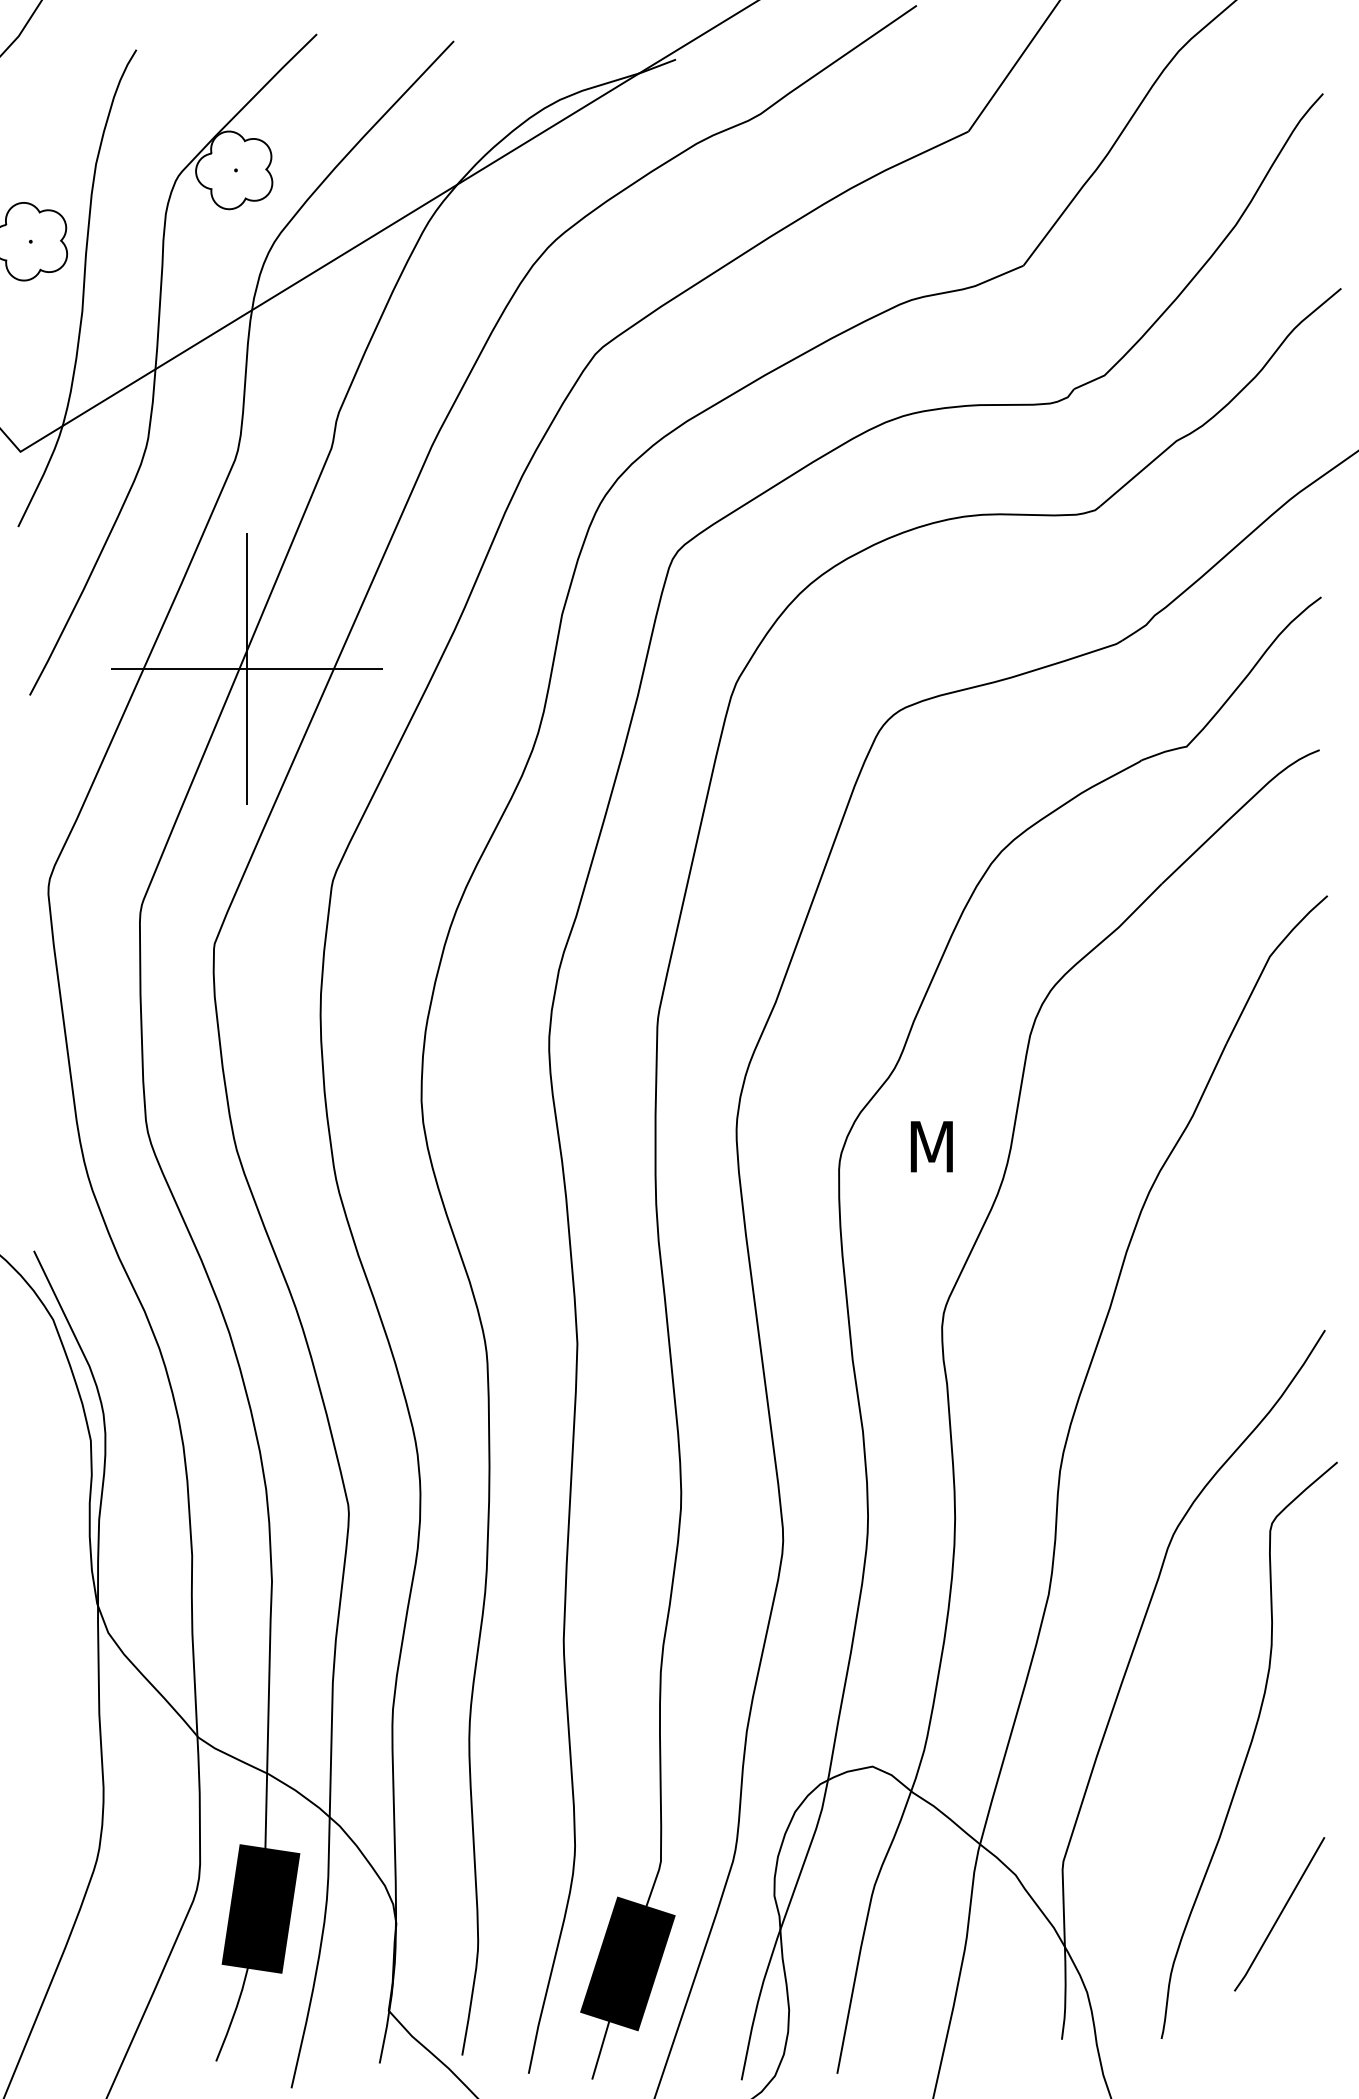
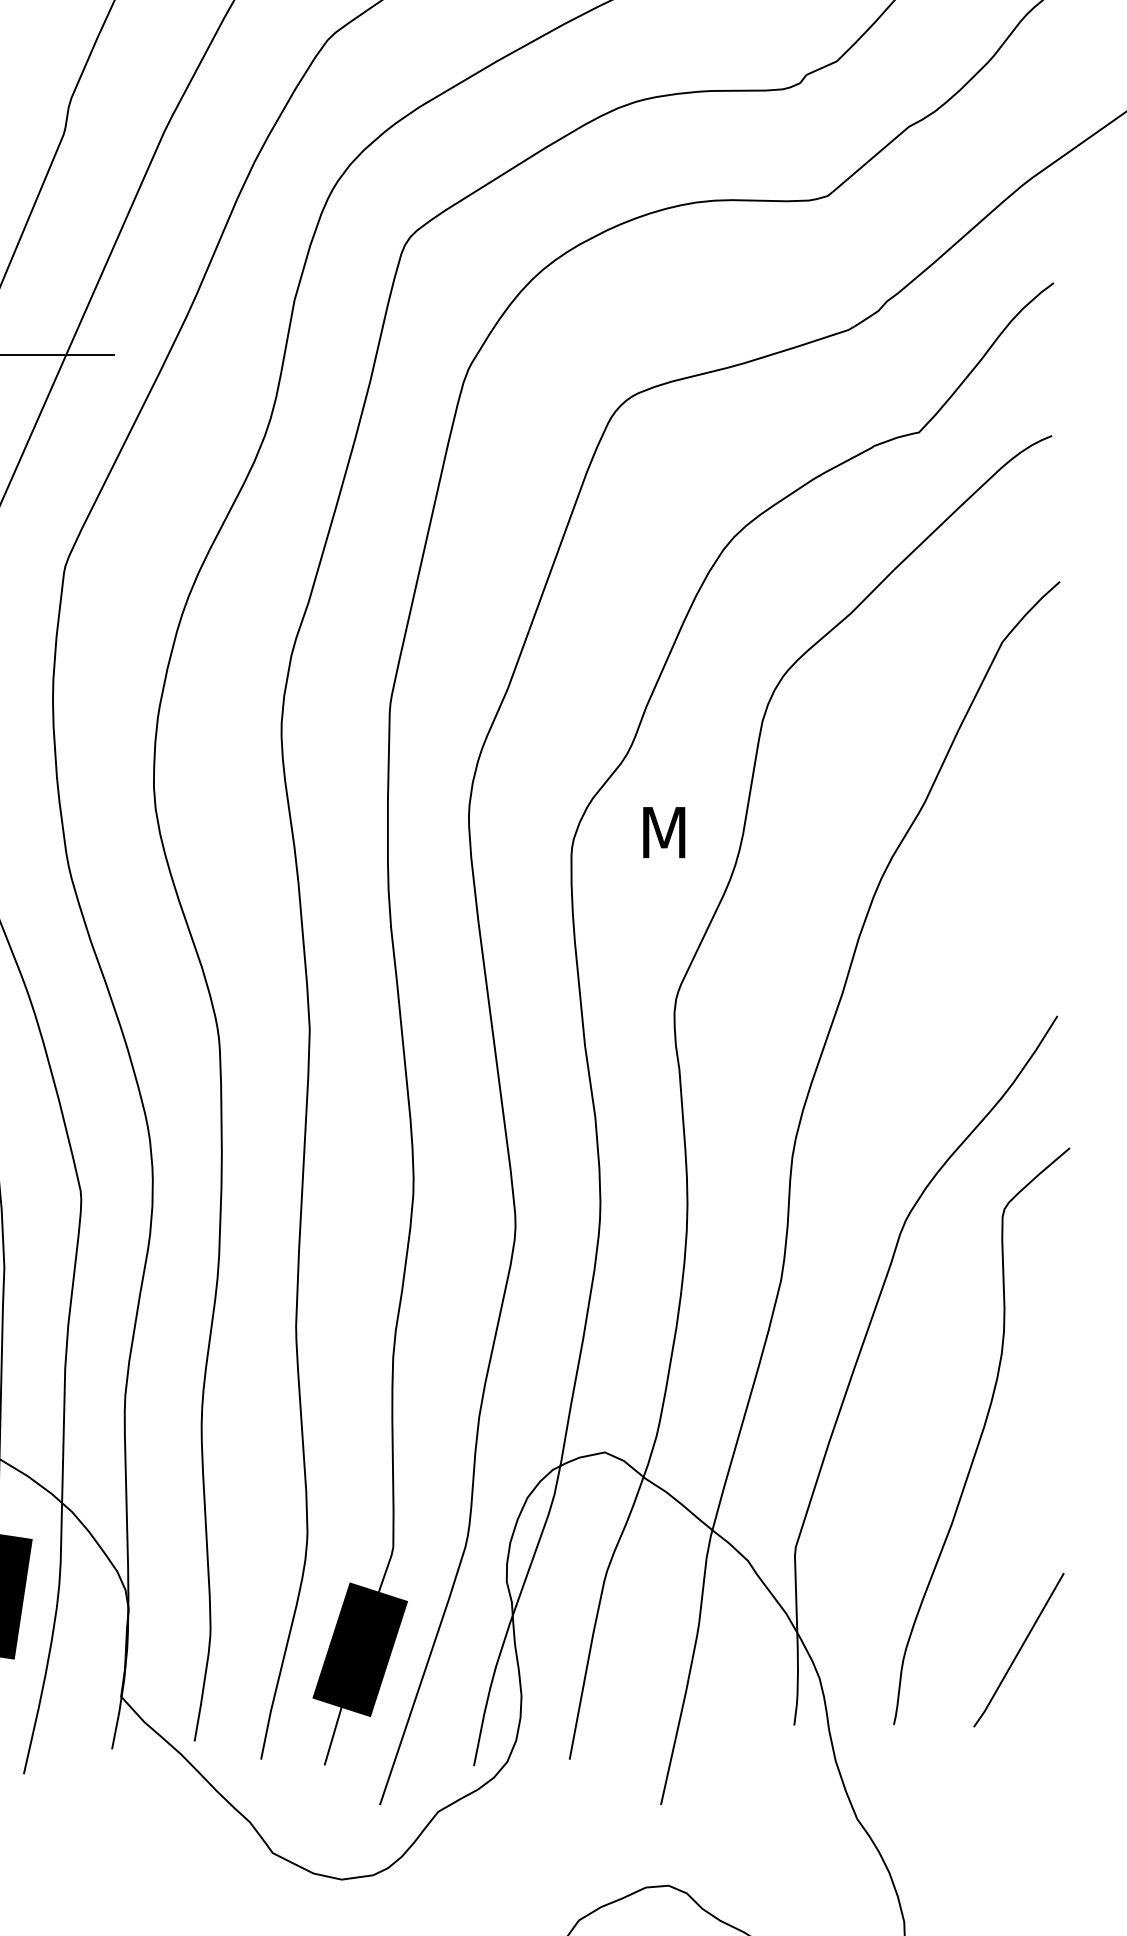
line: (1279, 1914) -> (1018, 1650), moved

